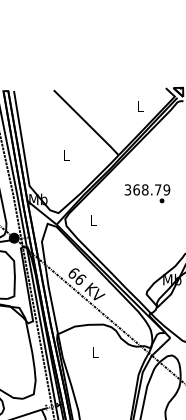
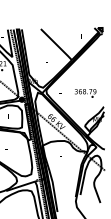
text: (147, 193) -> (85, 93), moved

